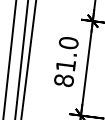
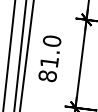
text: (65, 61) -> (49, 58), moved

